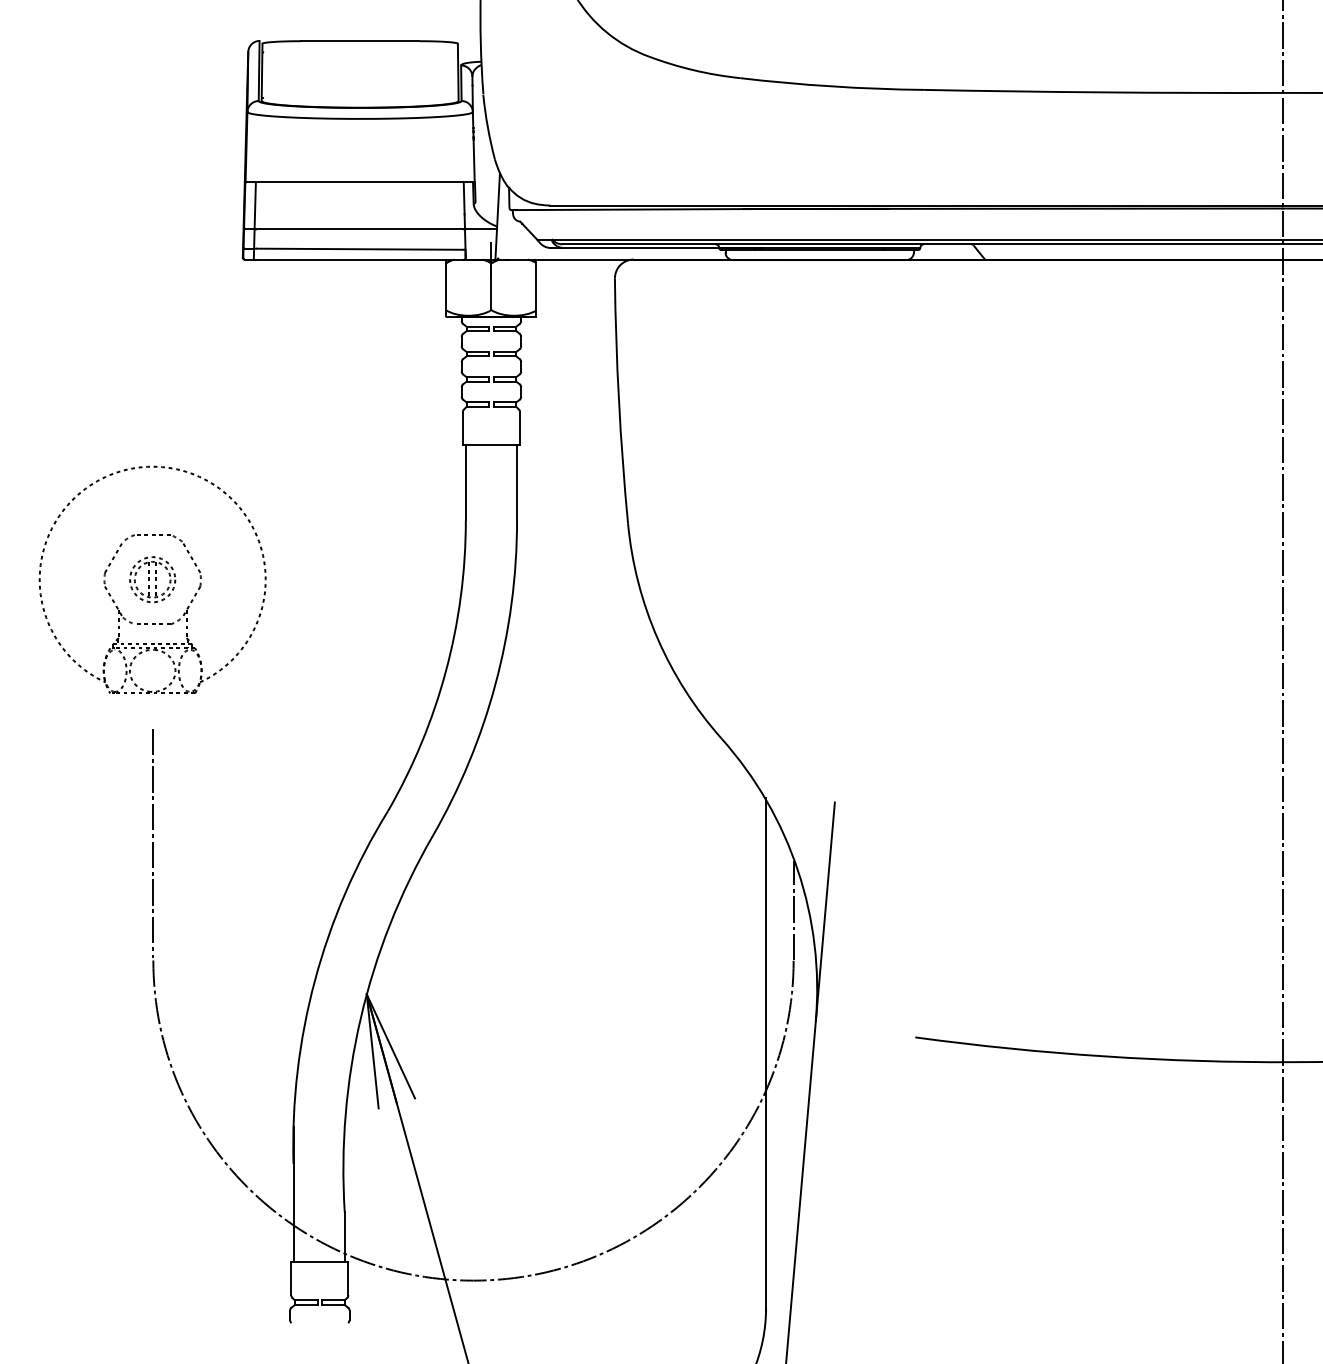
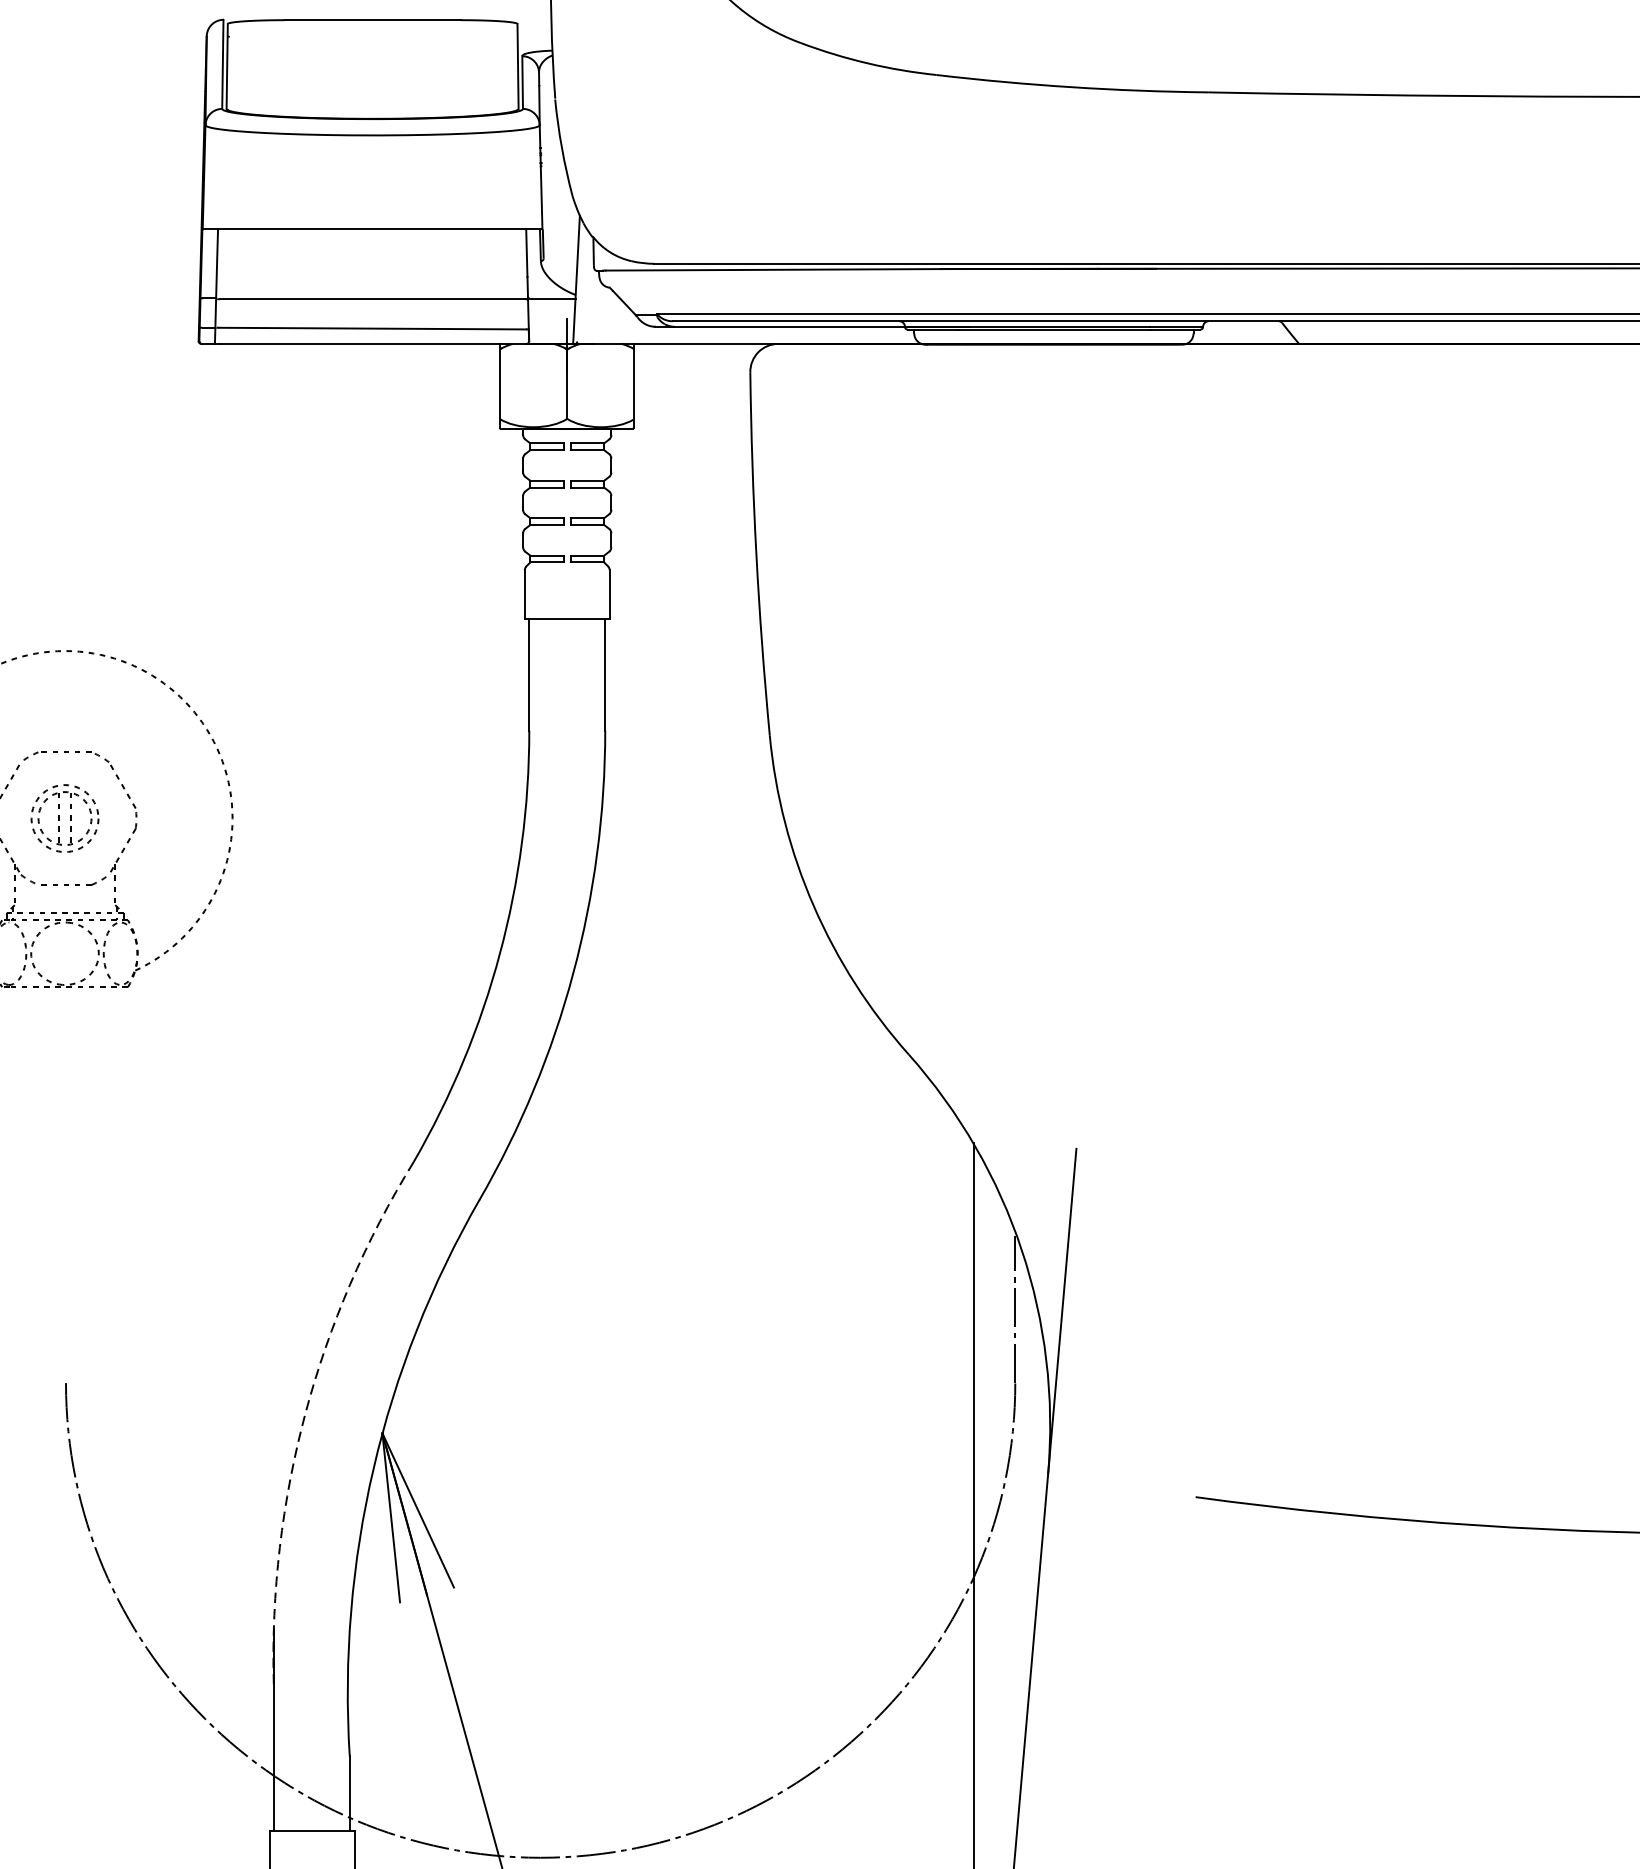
line: (153, 842) -> (66, 1208), removed
arc: (314, 980) -> (304, 1412), solid -> dashed

